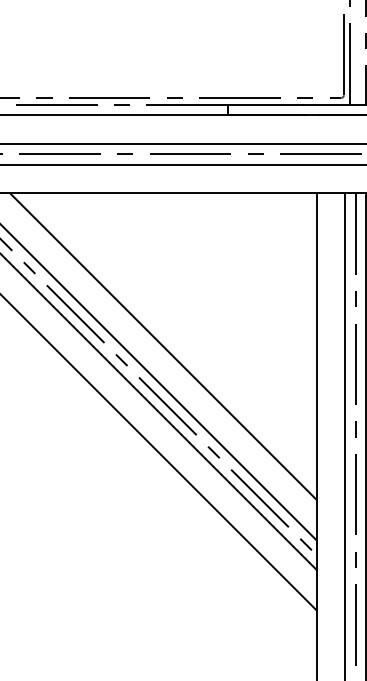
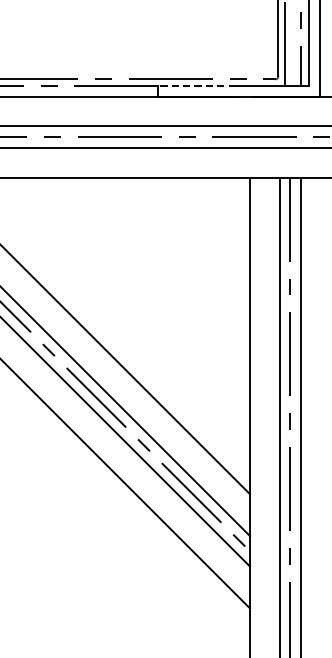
line: (264, 104) -> (196, 86), solid -> dashed

